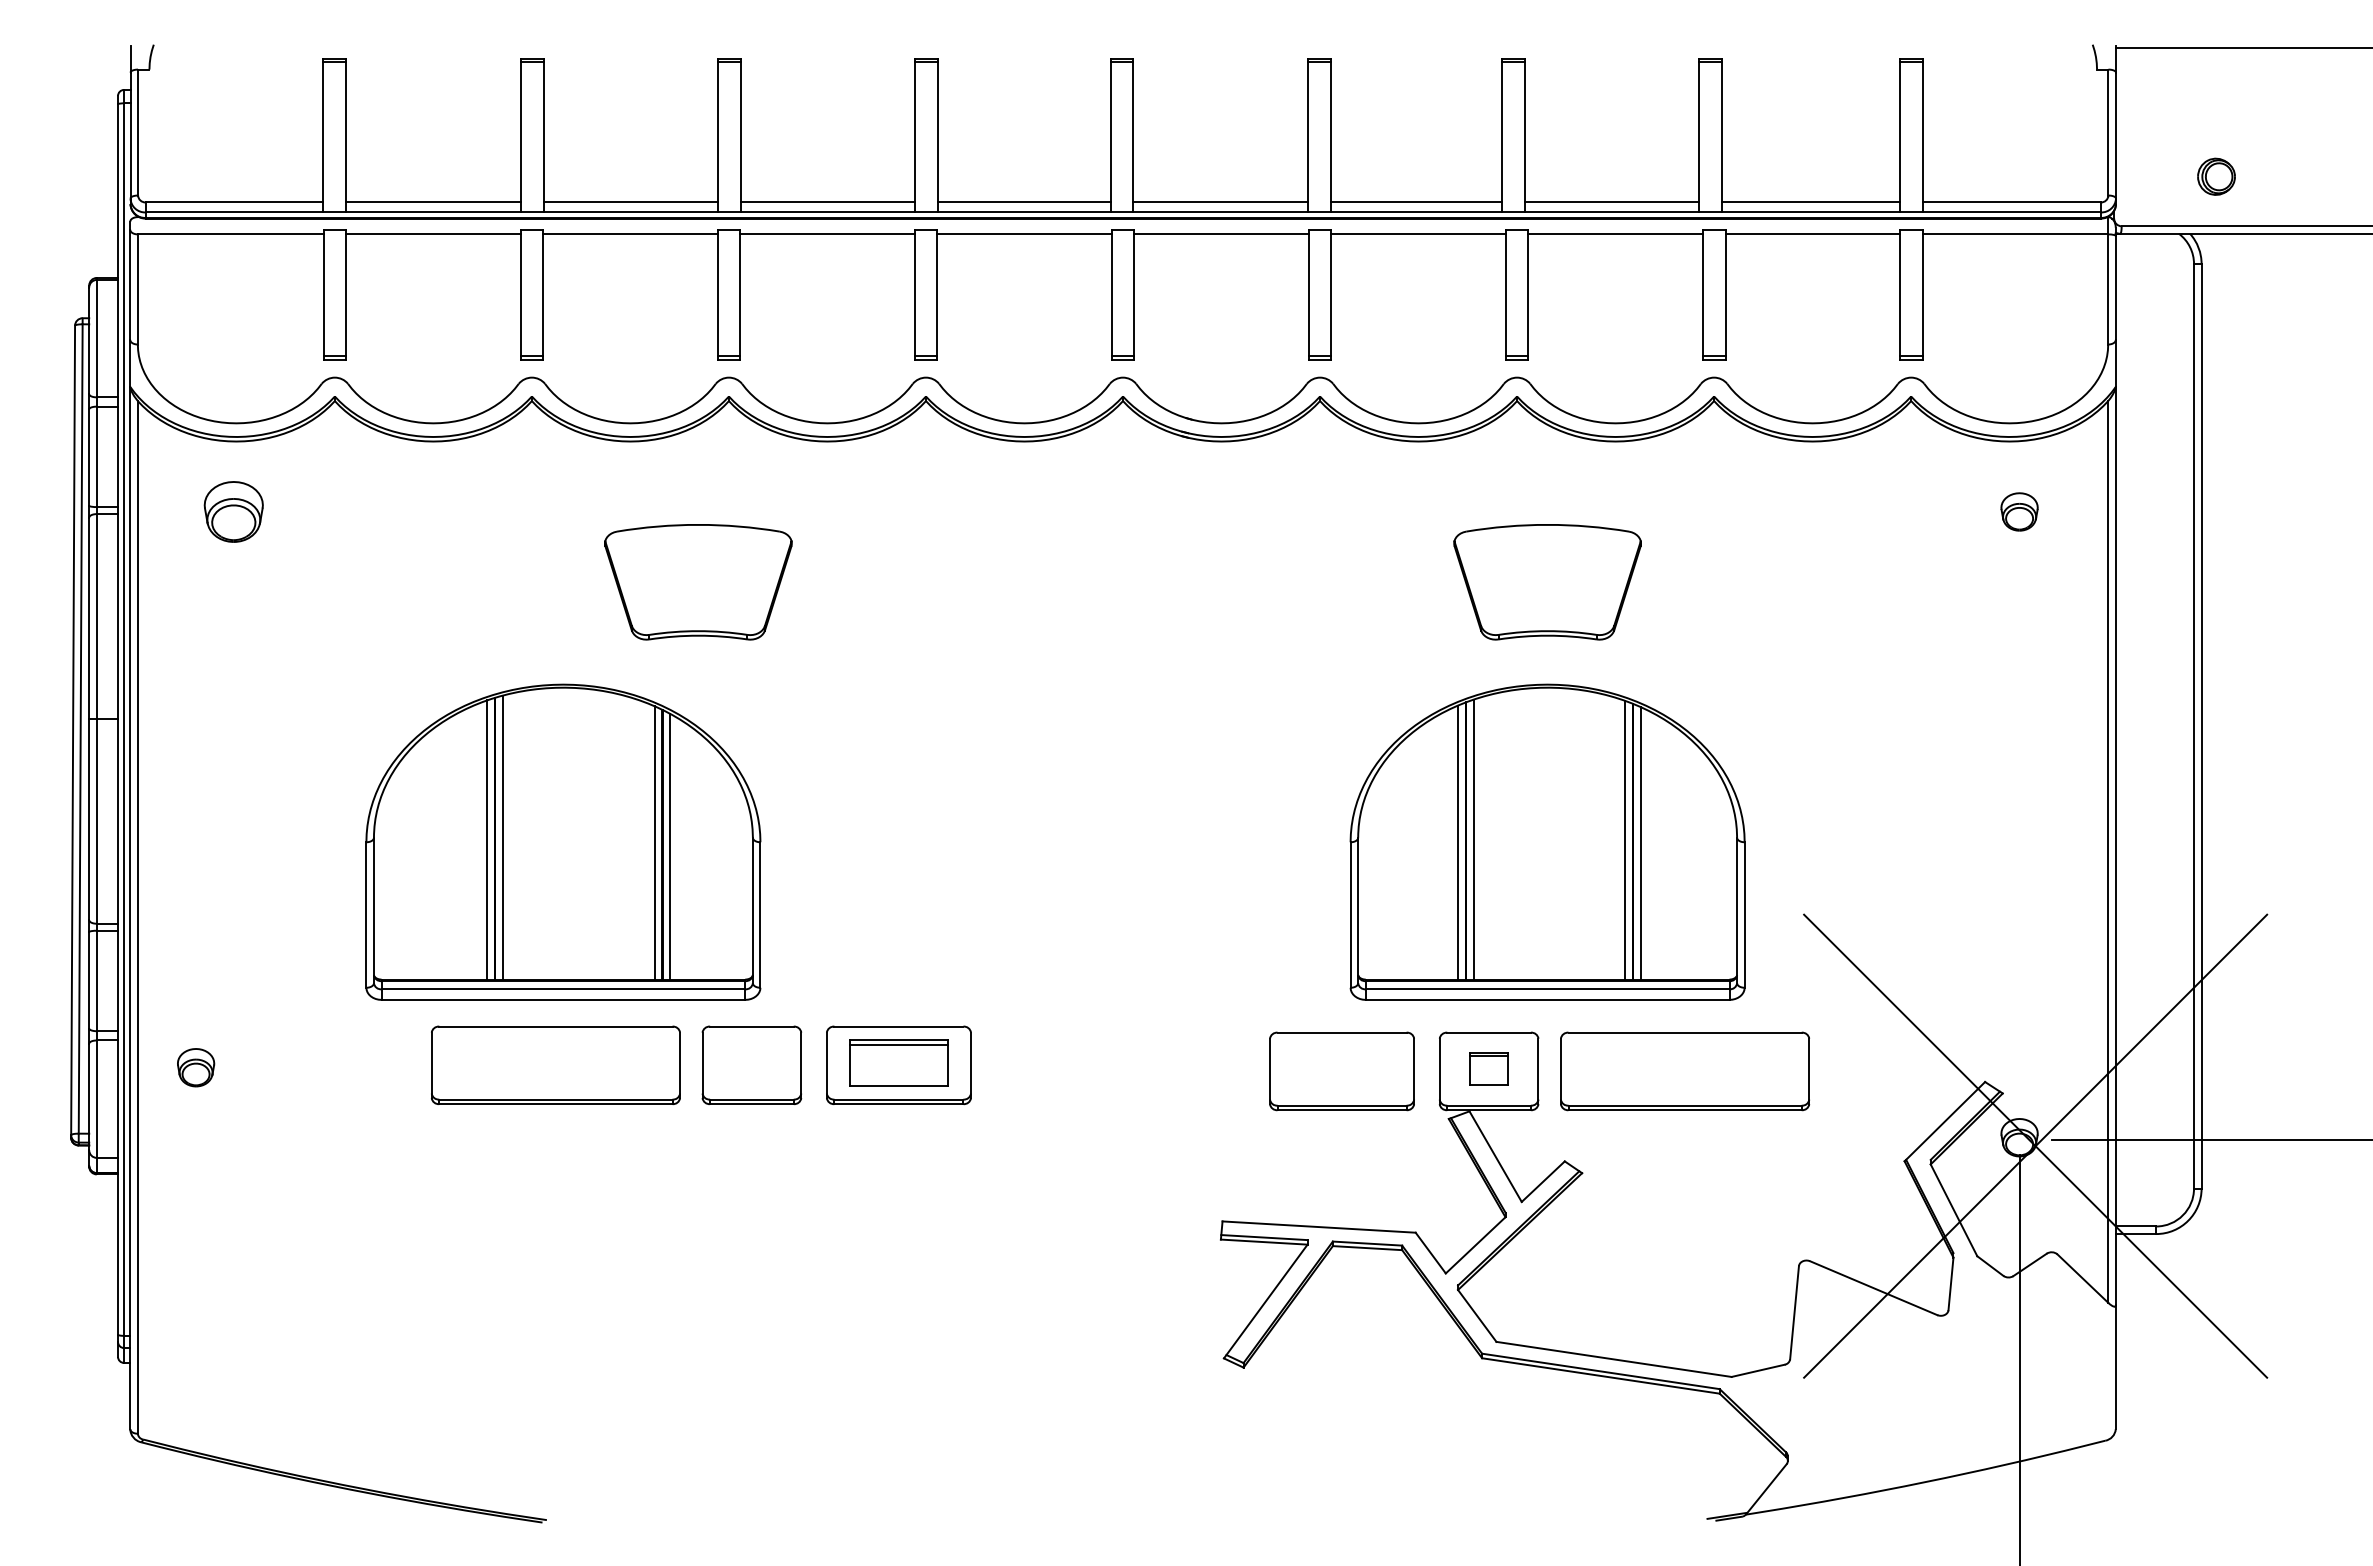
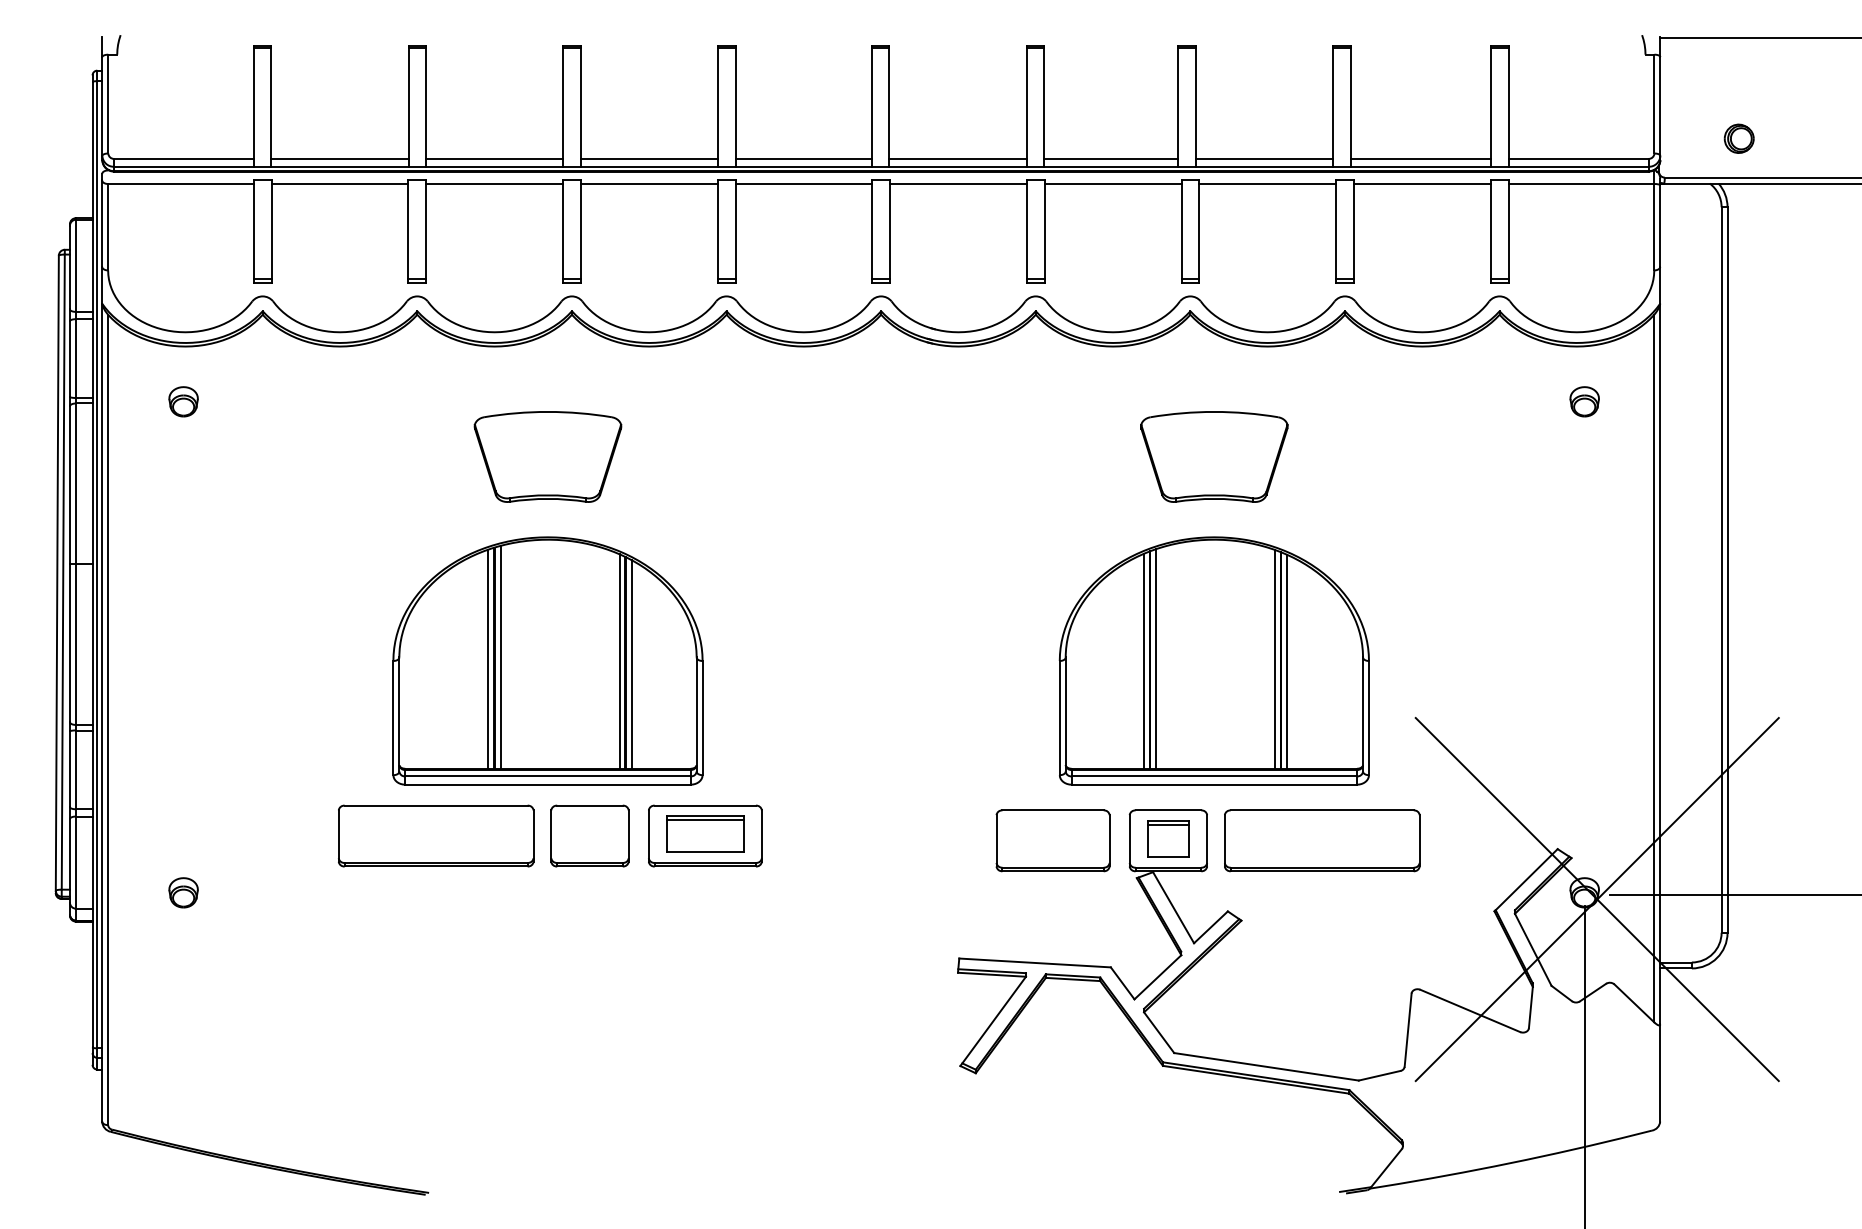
part: (234, 511) -> (183, 401), size x0.62
part: (563, 841) -> (548, 660), moved
part: (196, 1067) -> (183, 892), moved
part: (1488, 1068) -> (1167, 838), size x1.43

